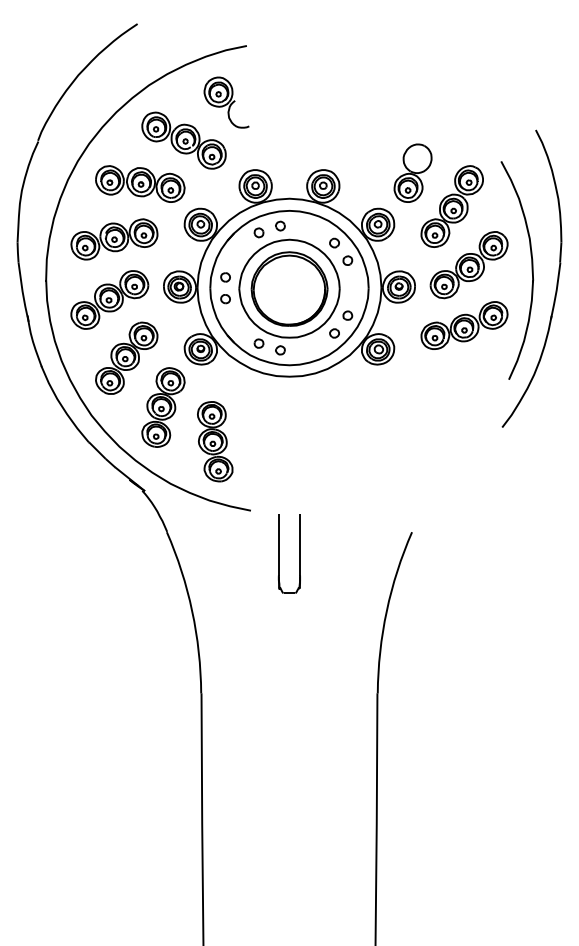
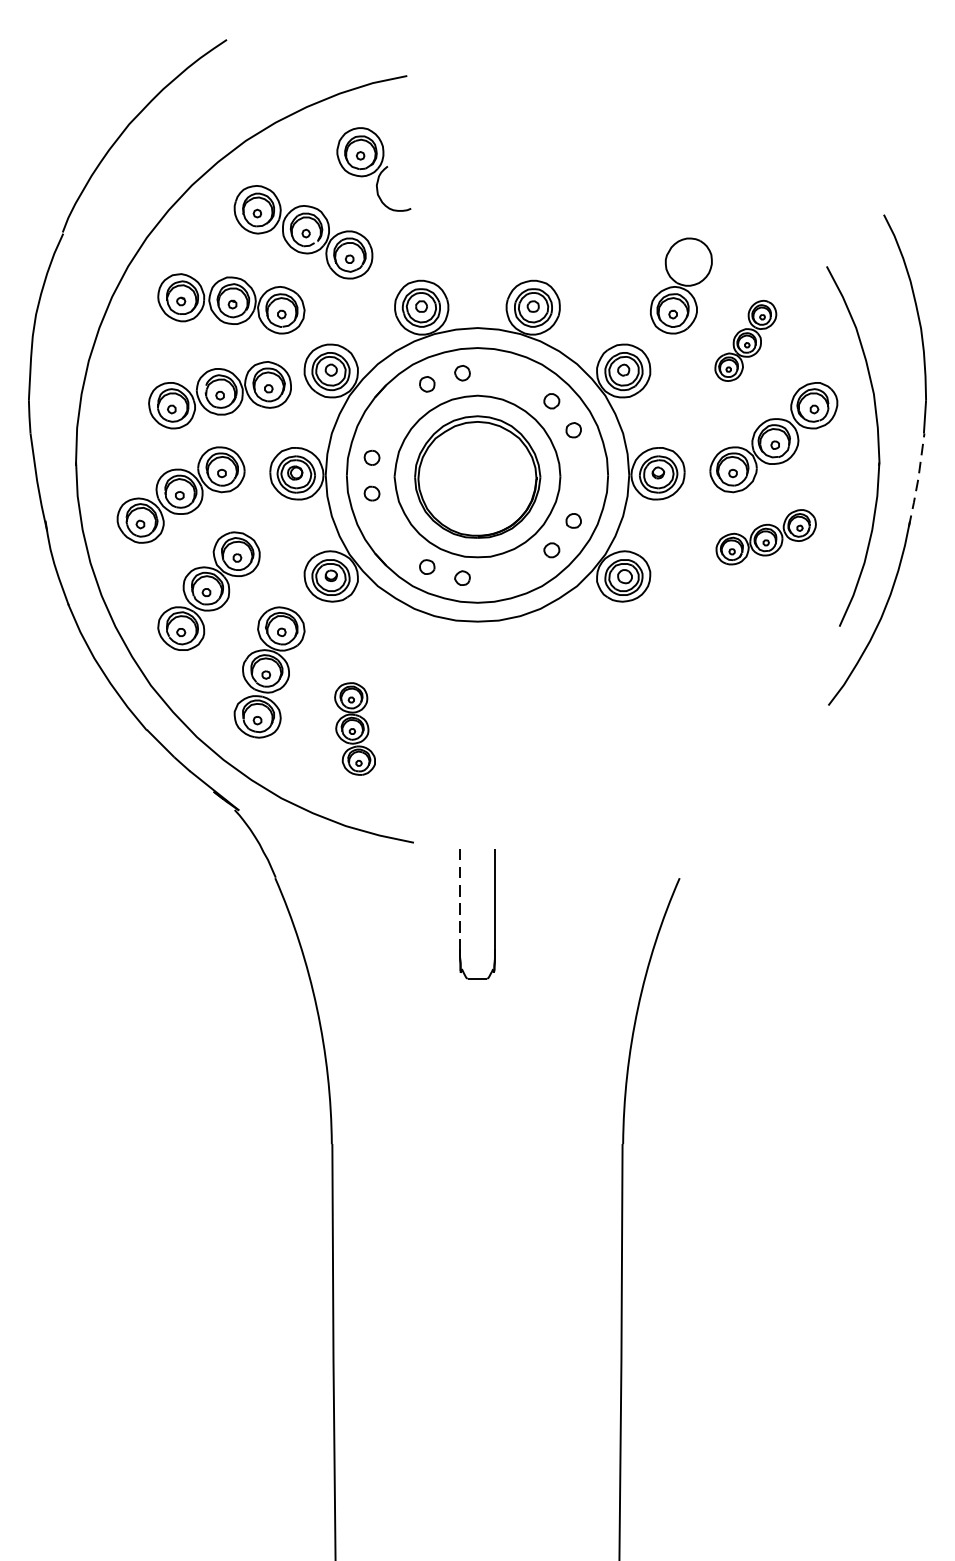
part: (451, 206) -> (744, 340), size x0.6
part: (114, 239) -> (220, 395), moved
line: (556, 291) -> (917, 481), solid -> dashed
part: (464, 325) -> (766, 537), size x0.7
part: (215, 441) -> (355, 728), size x0.7
line: (278, 545) -> (459, 900), solid -> dashed

